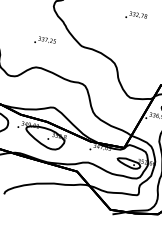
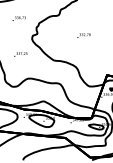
text: (44, 41) -> (20, 54), moved

